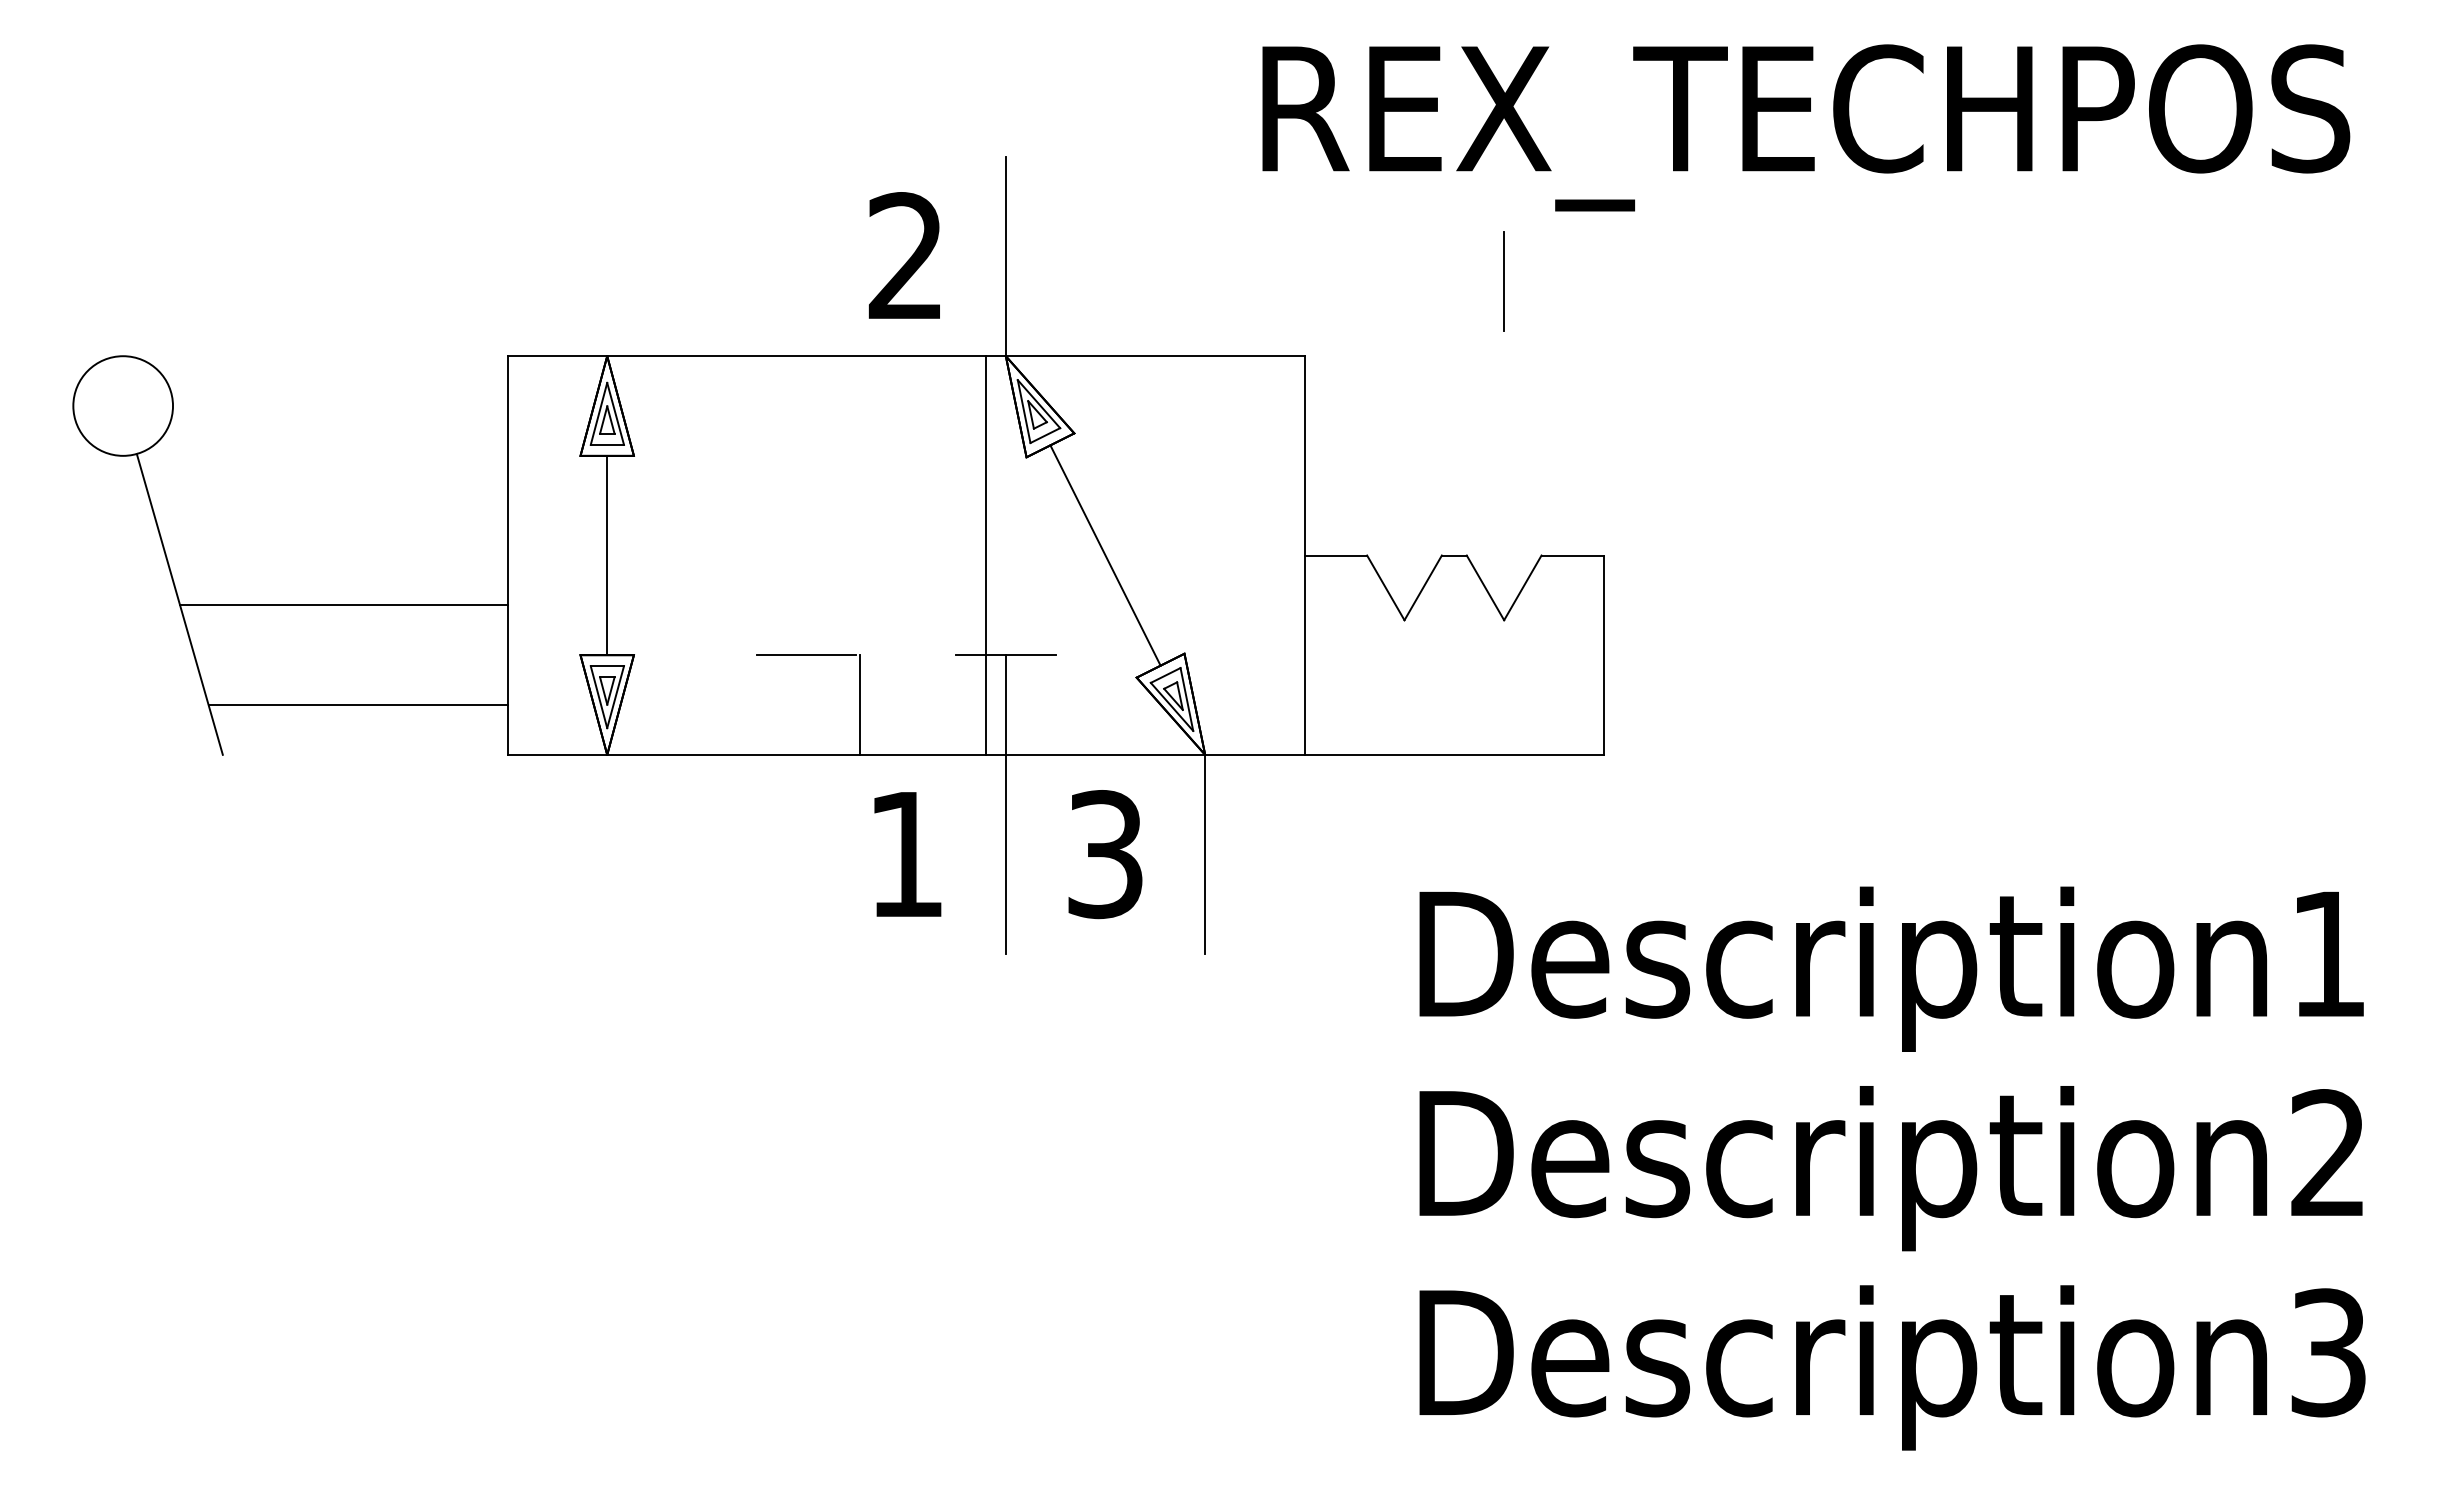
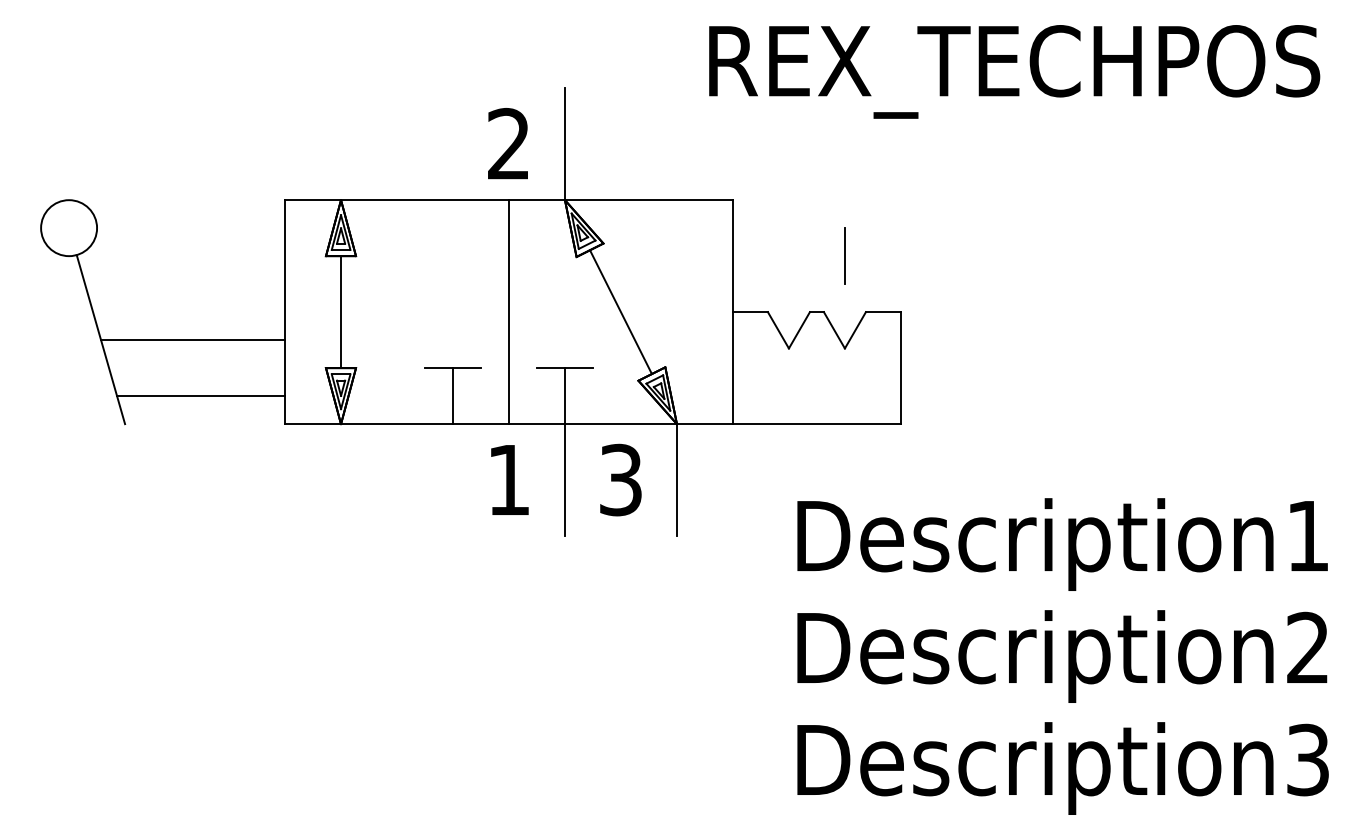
line: (1503, 280) -> (844, 255), moved
line: (985, 556) -> (508, 312), moved
line: (860, 705) -> (453, 396), moved

